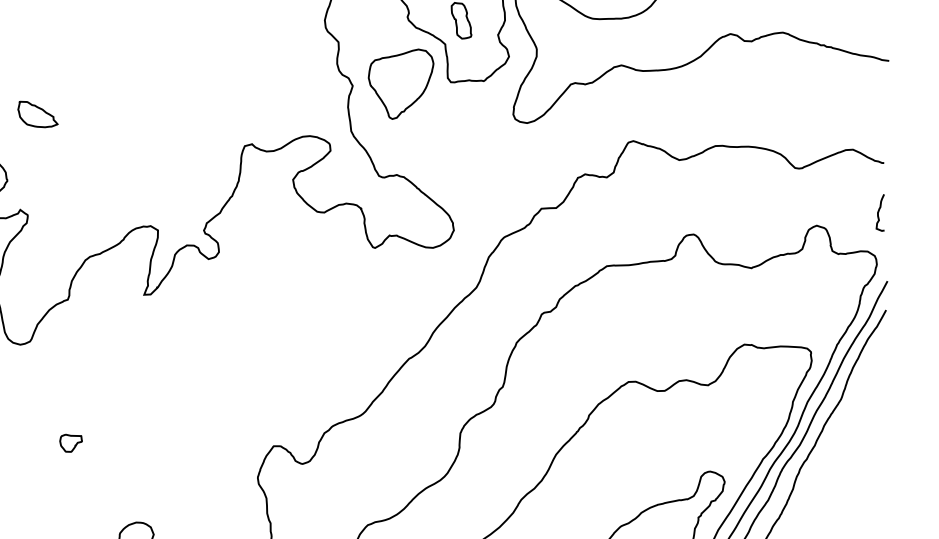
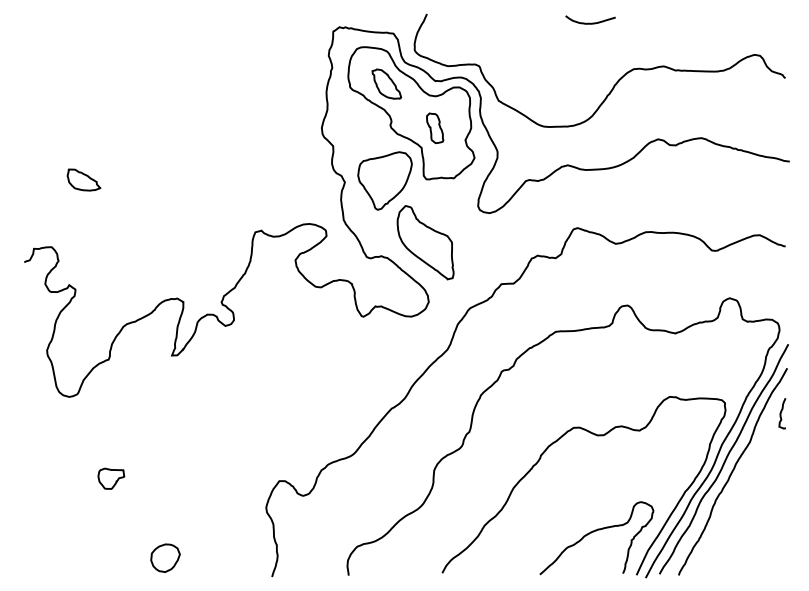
part: (37, 113) -> (83, 179), moved
part: (449, 158) -> (425, 242), added
curve: (879, 212) -> (781, 413), moved
part: (71, 443) -> (111, 478), size x1.43

